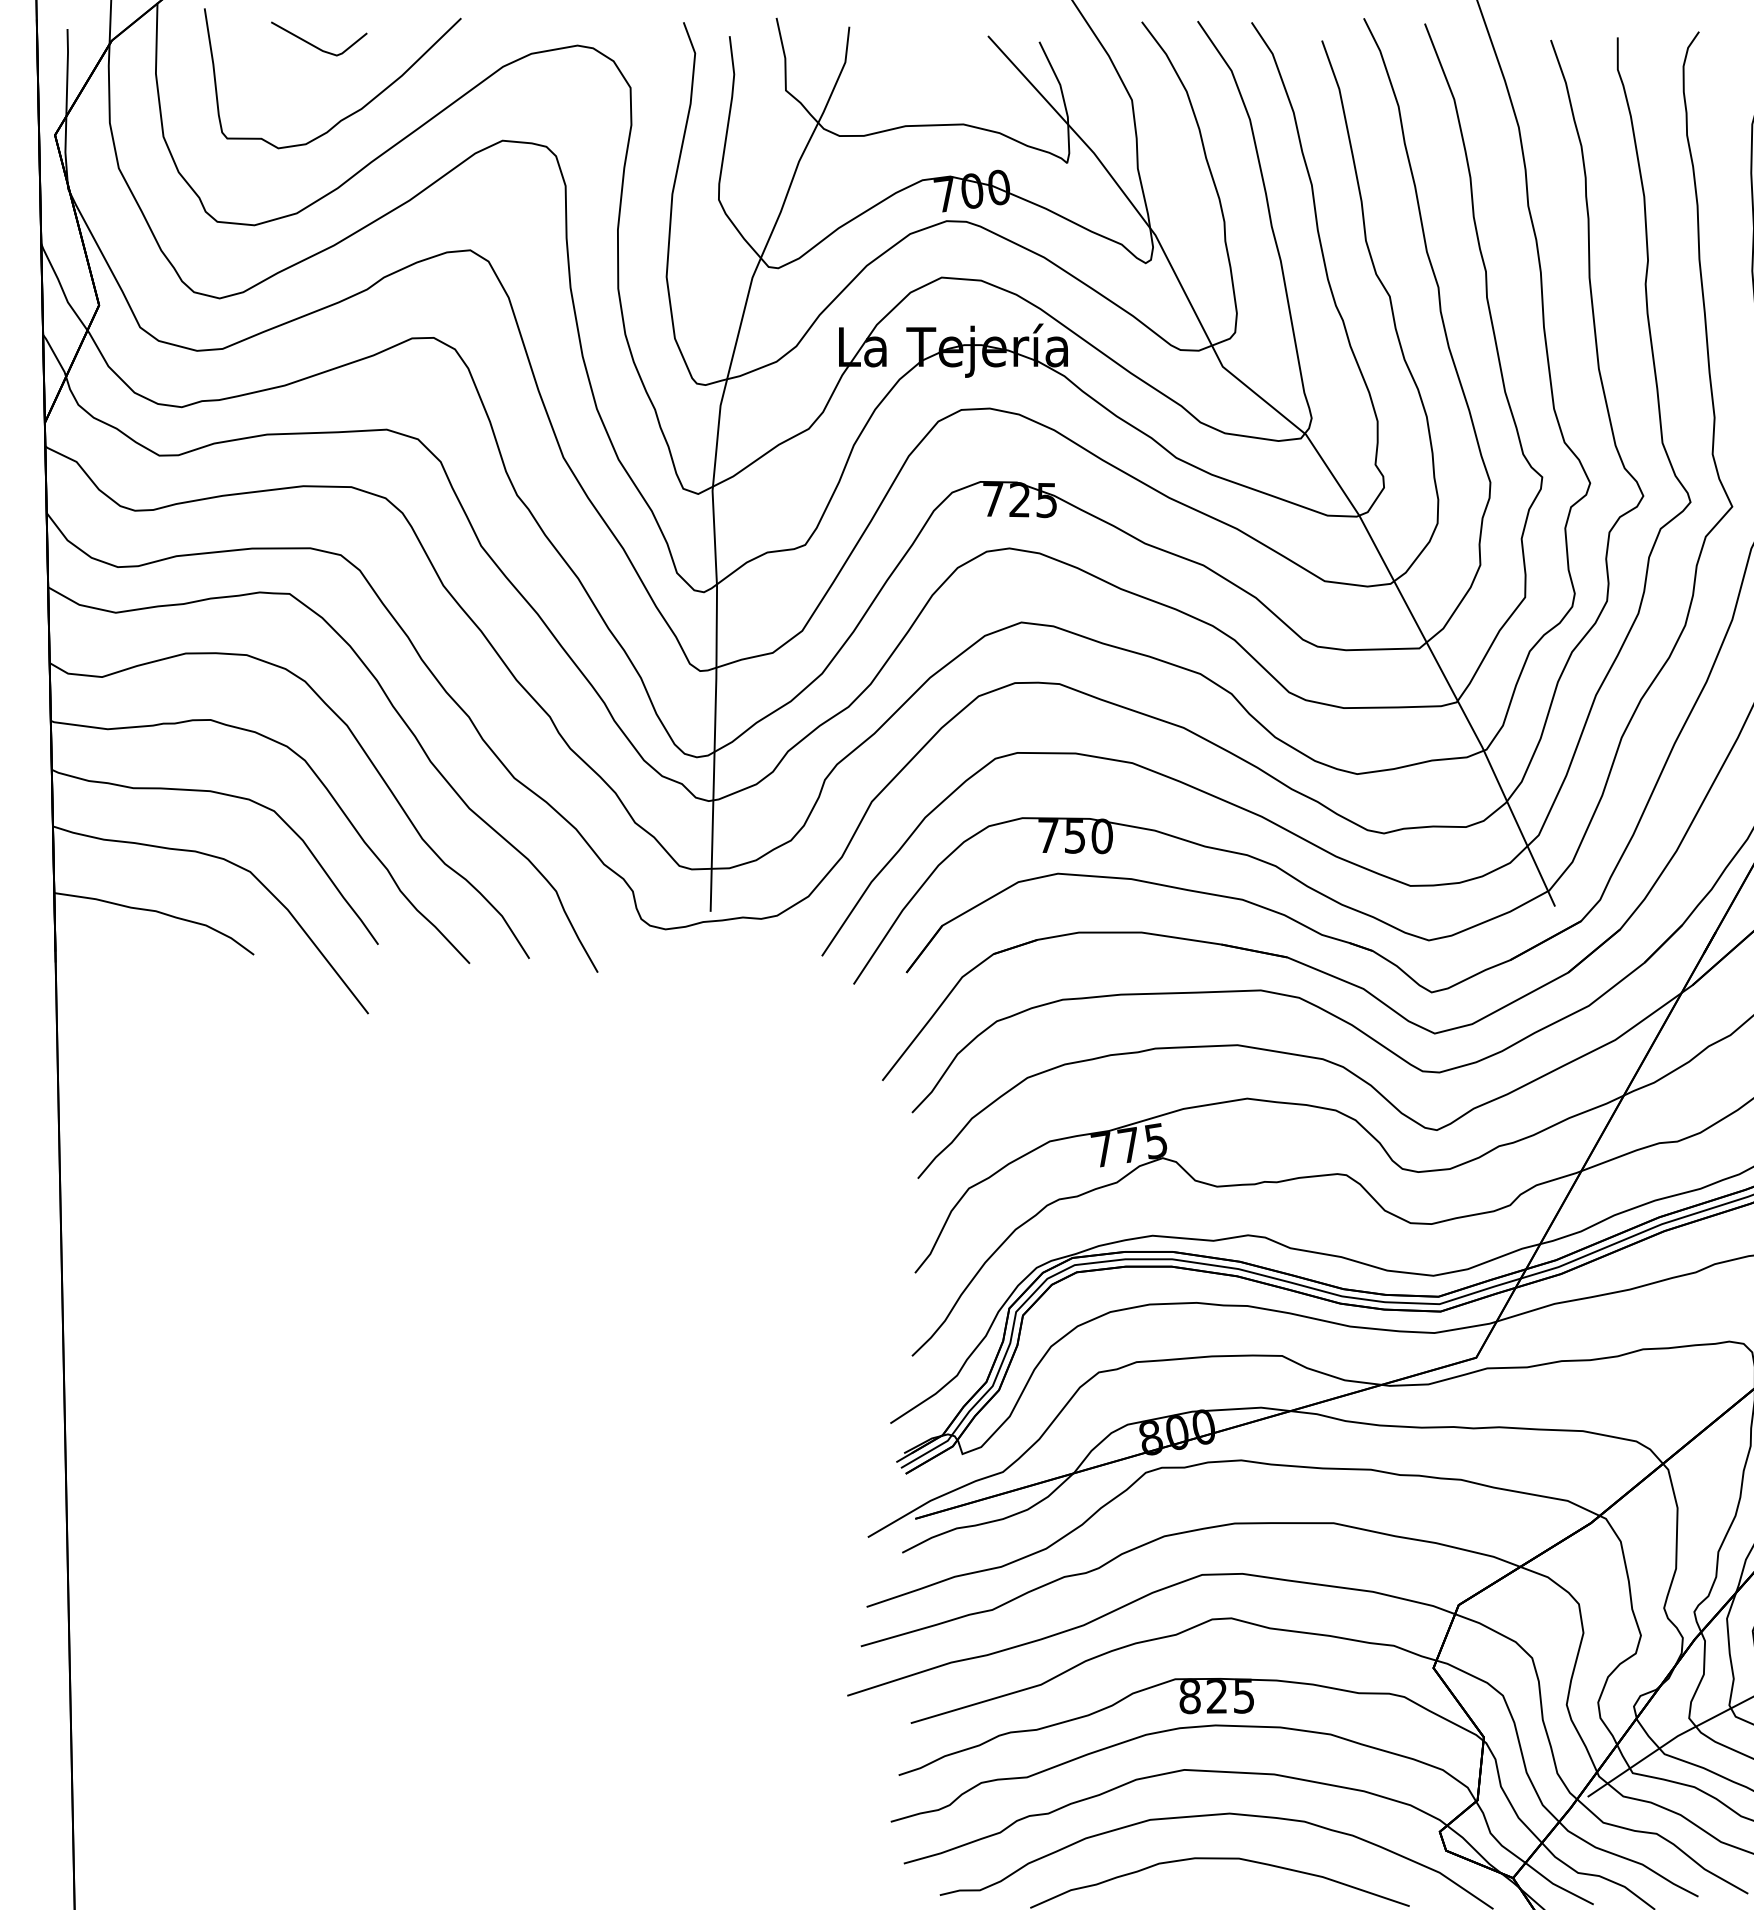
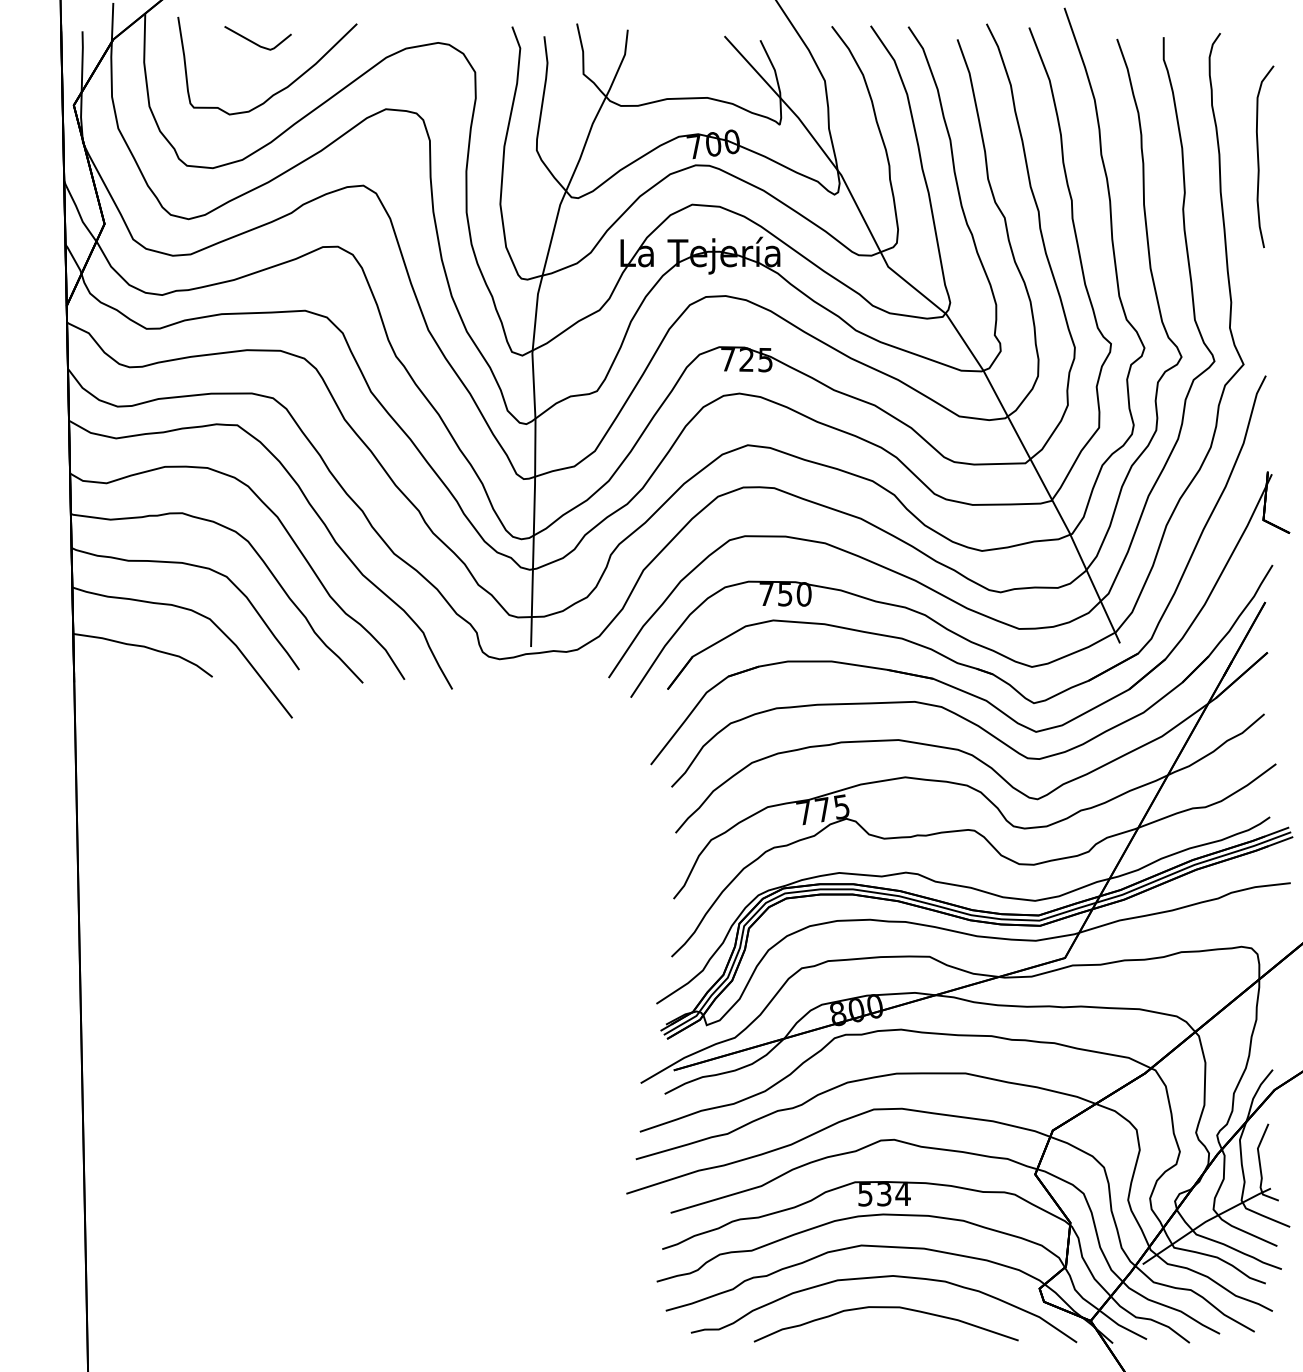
text: (1217, 1696) -> (884, 1194), 825 -> 534

